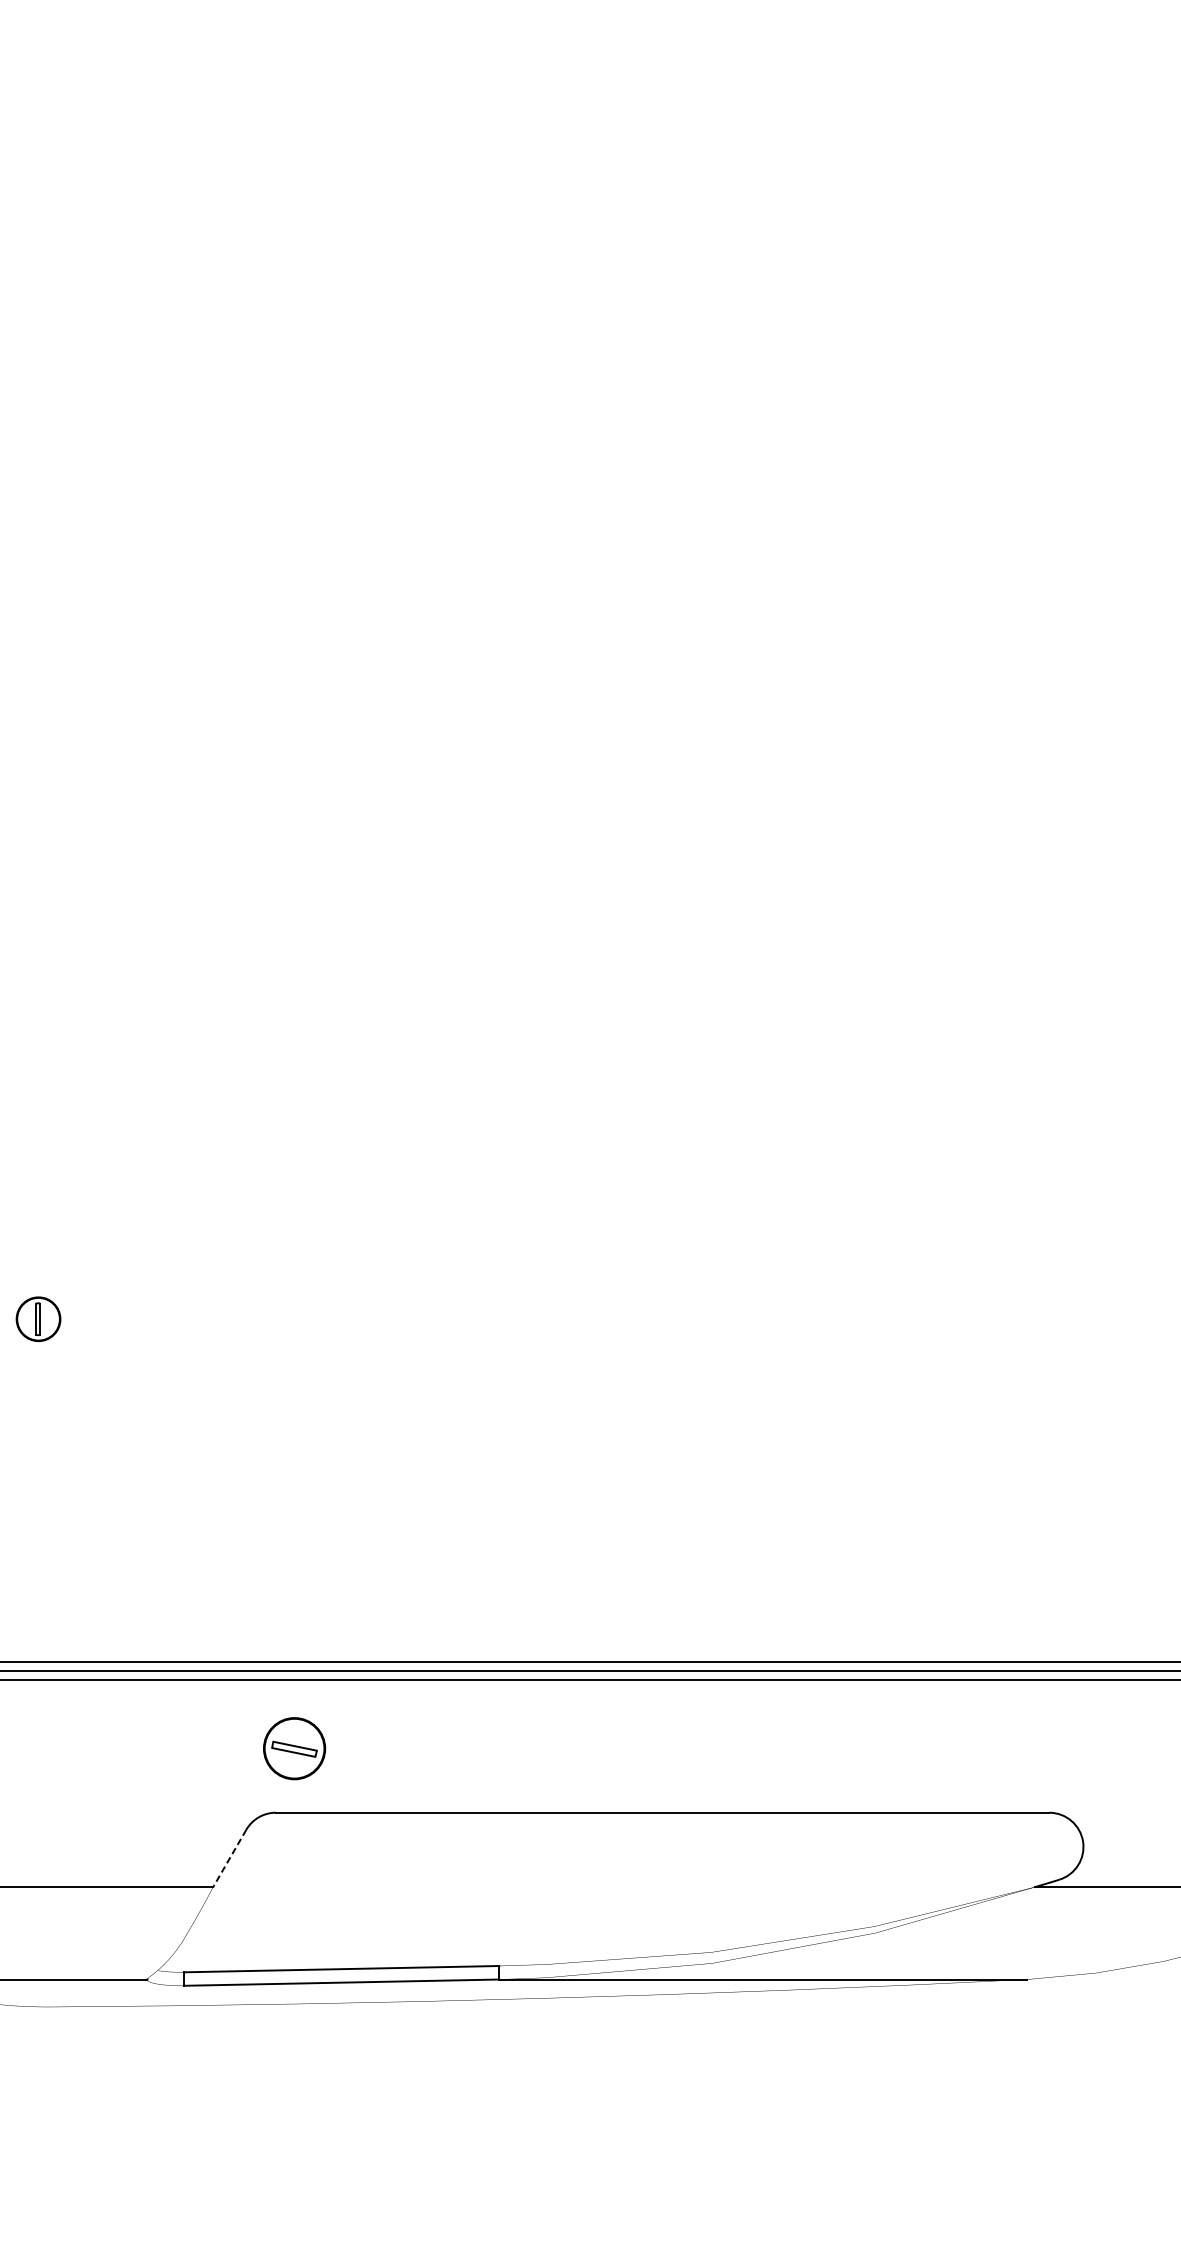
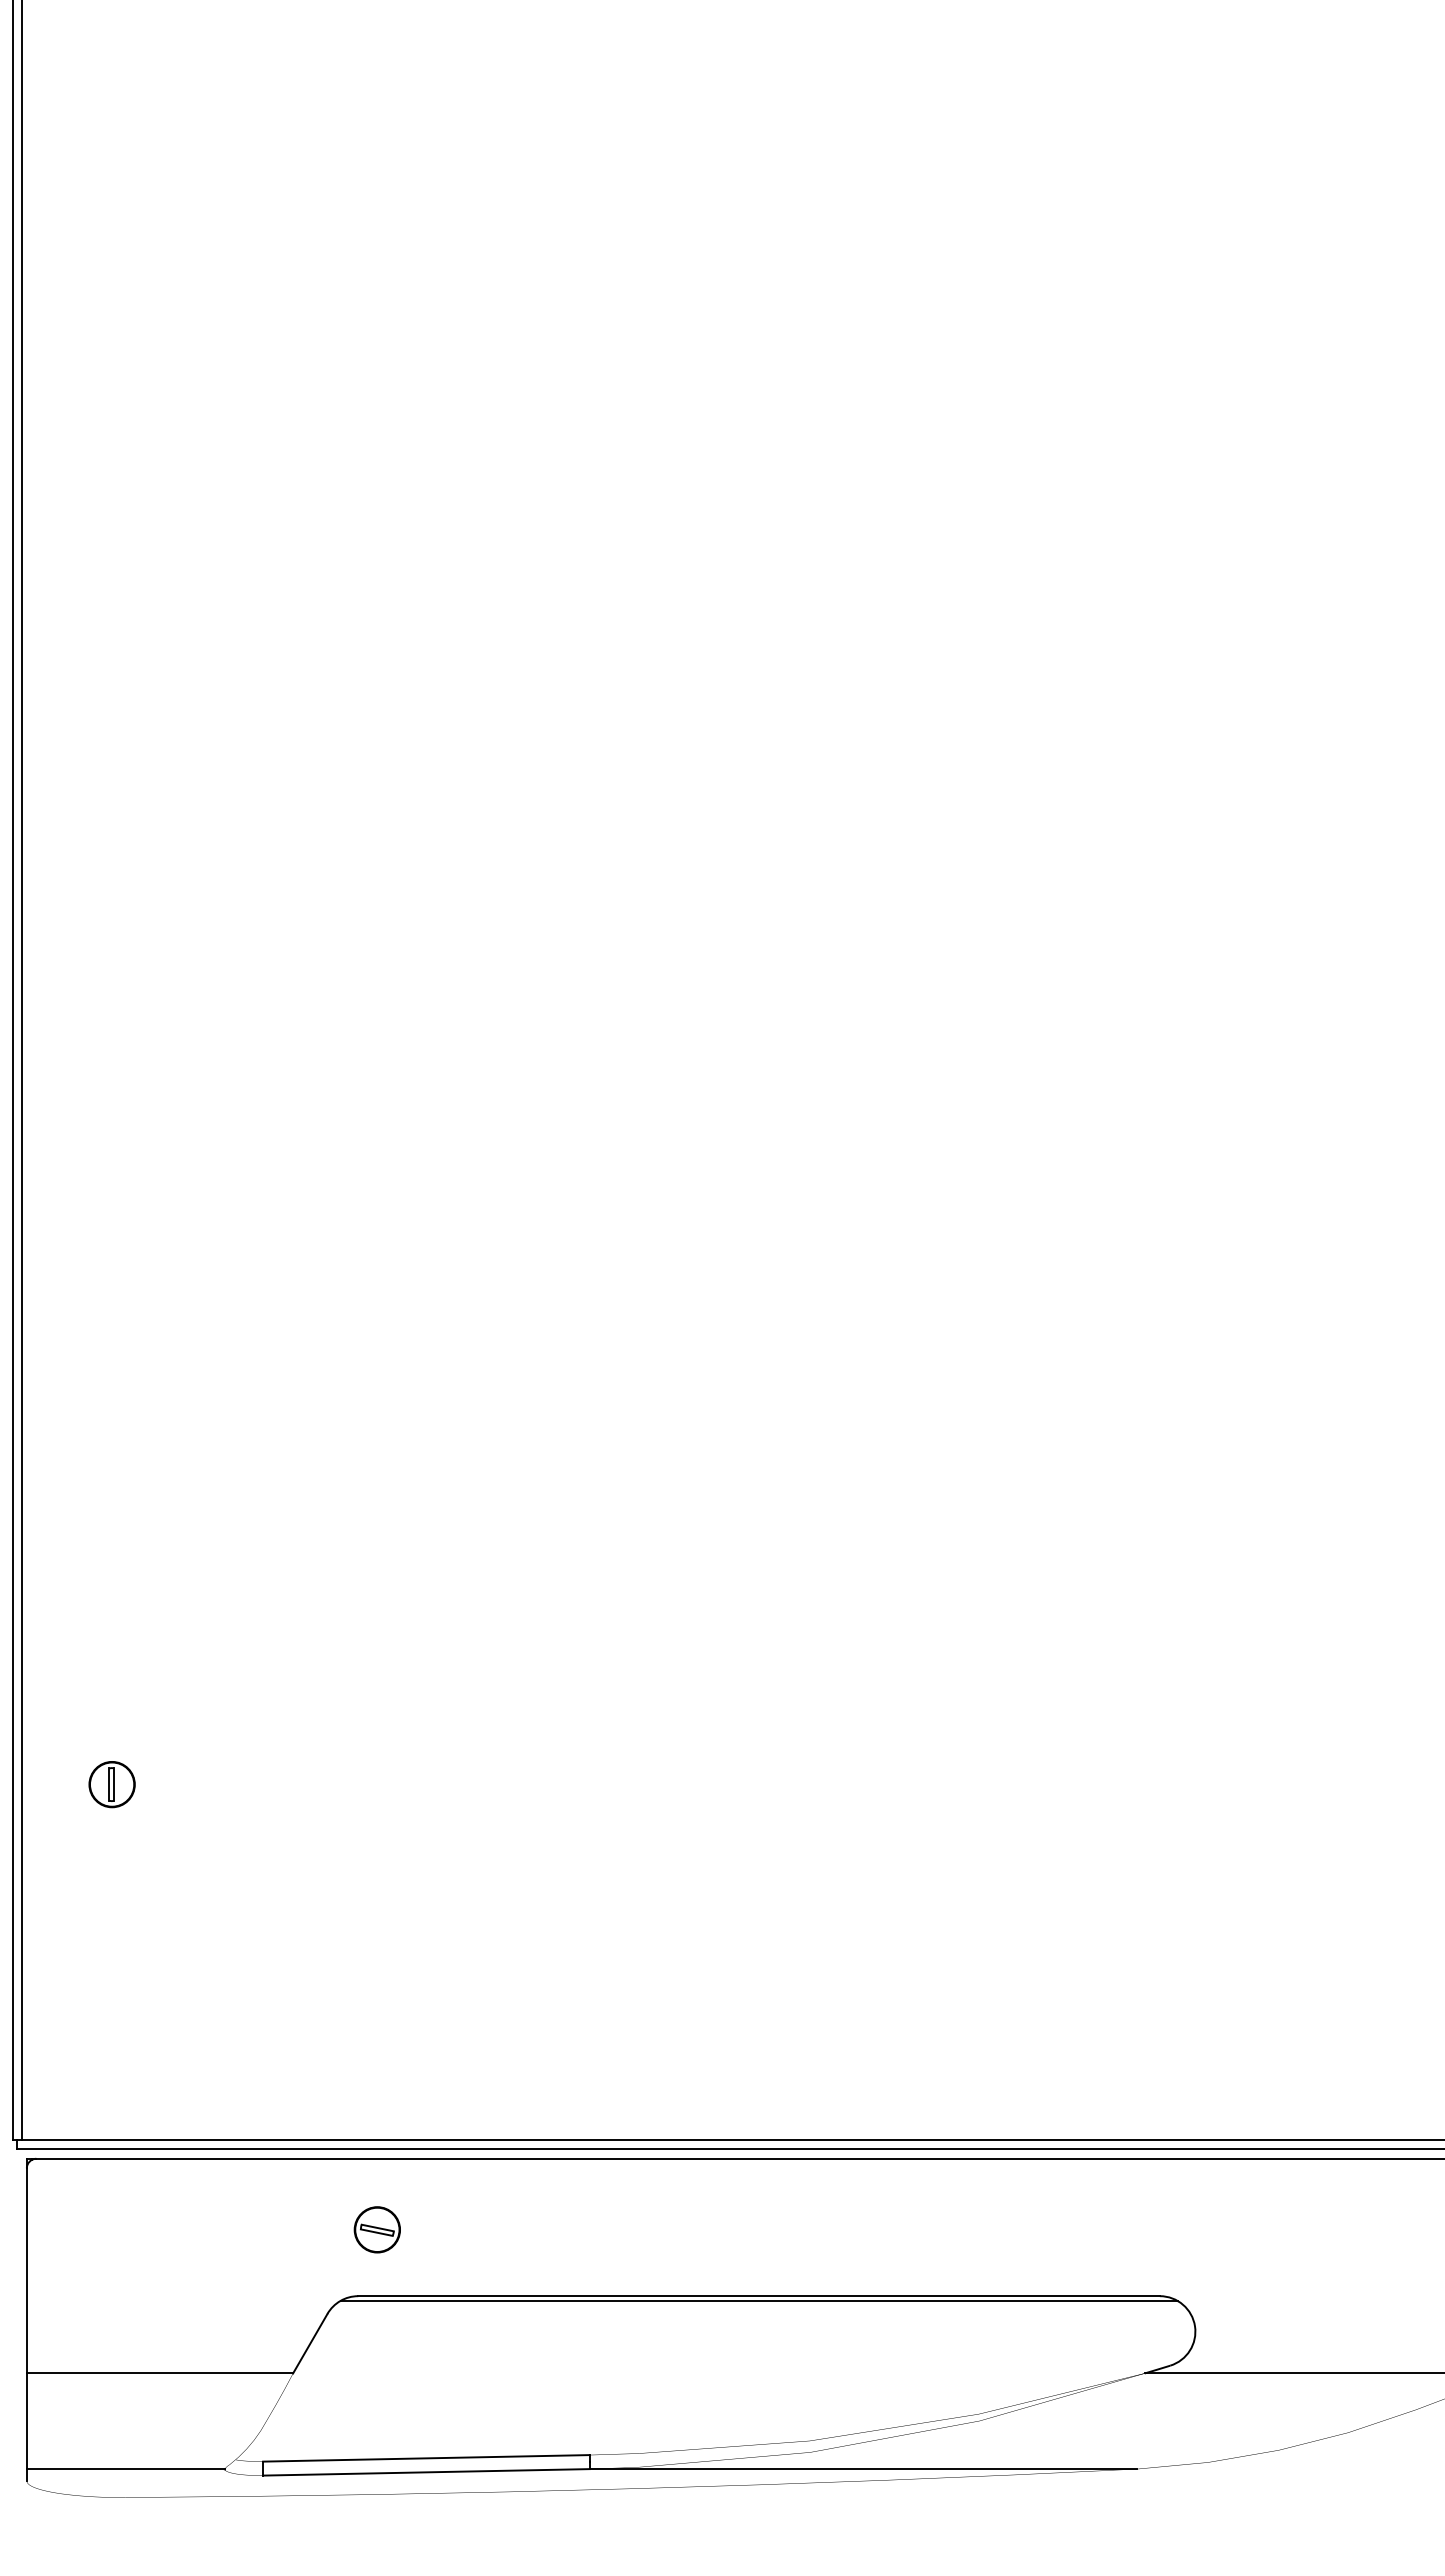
part: (293, 1748) -> (376, 2229), size x0.71
line: (662, 1816) -> (758, 2300), added
line: (229, 1859) -> (310, 2344), dashed -> solid

